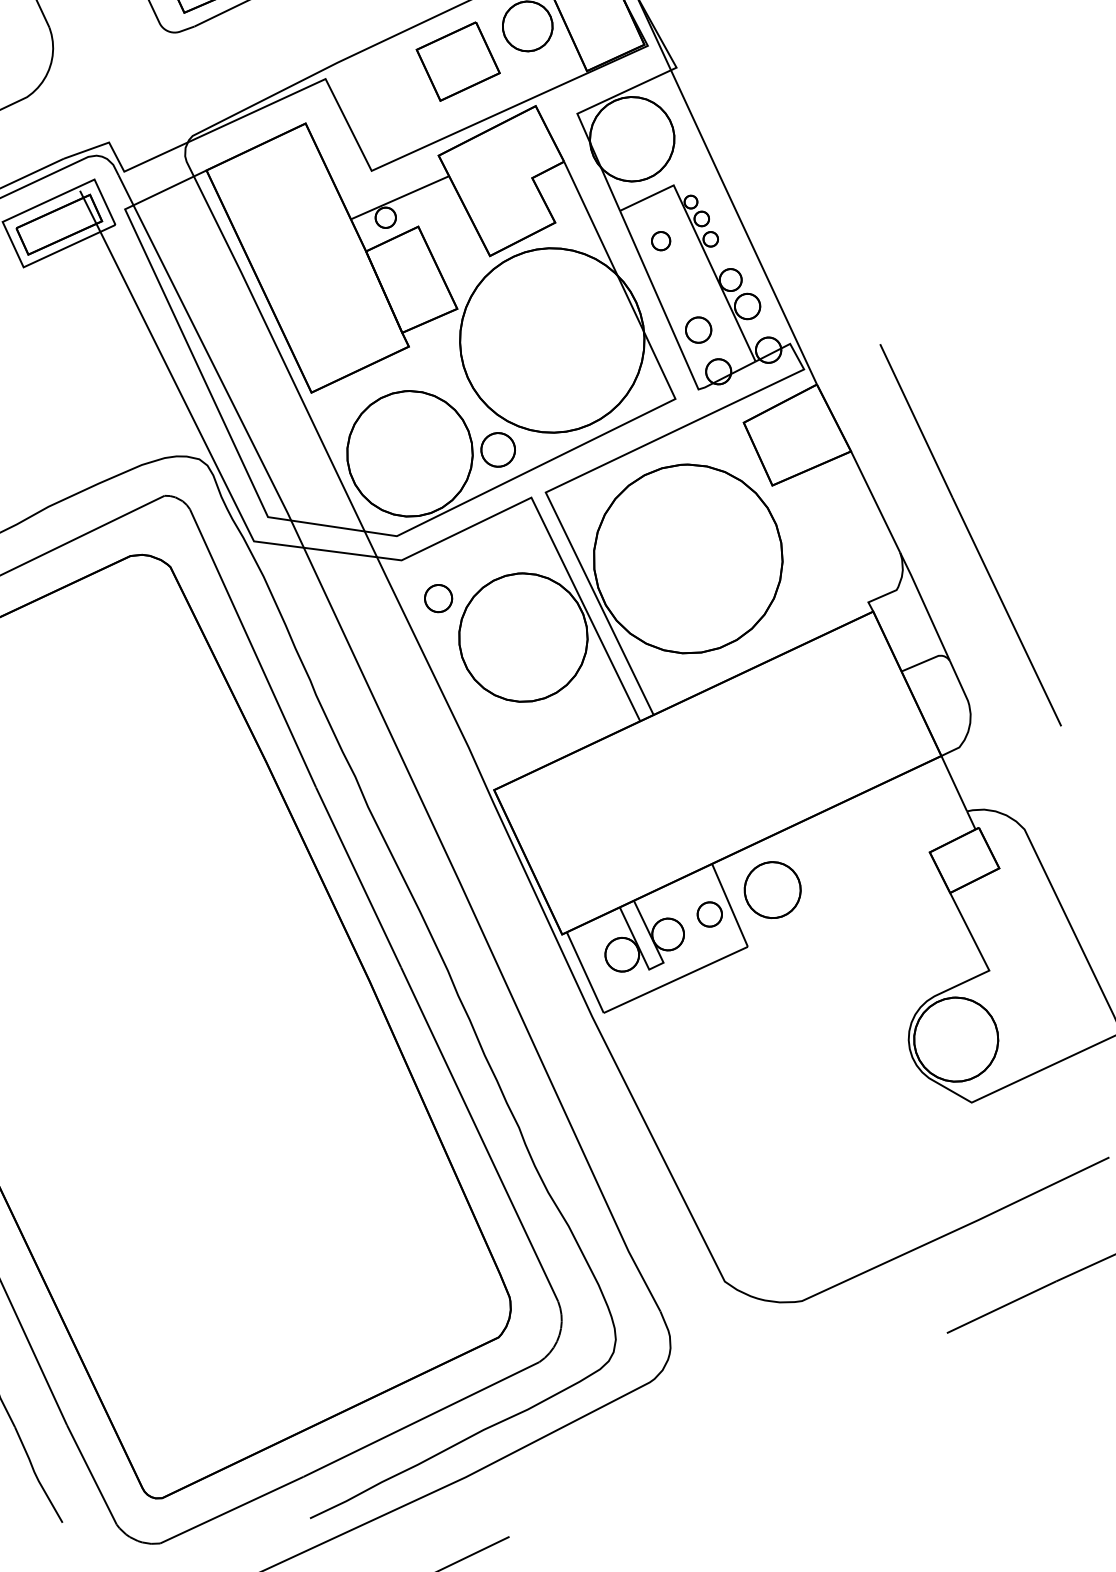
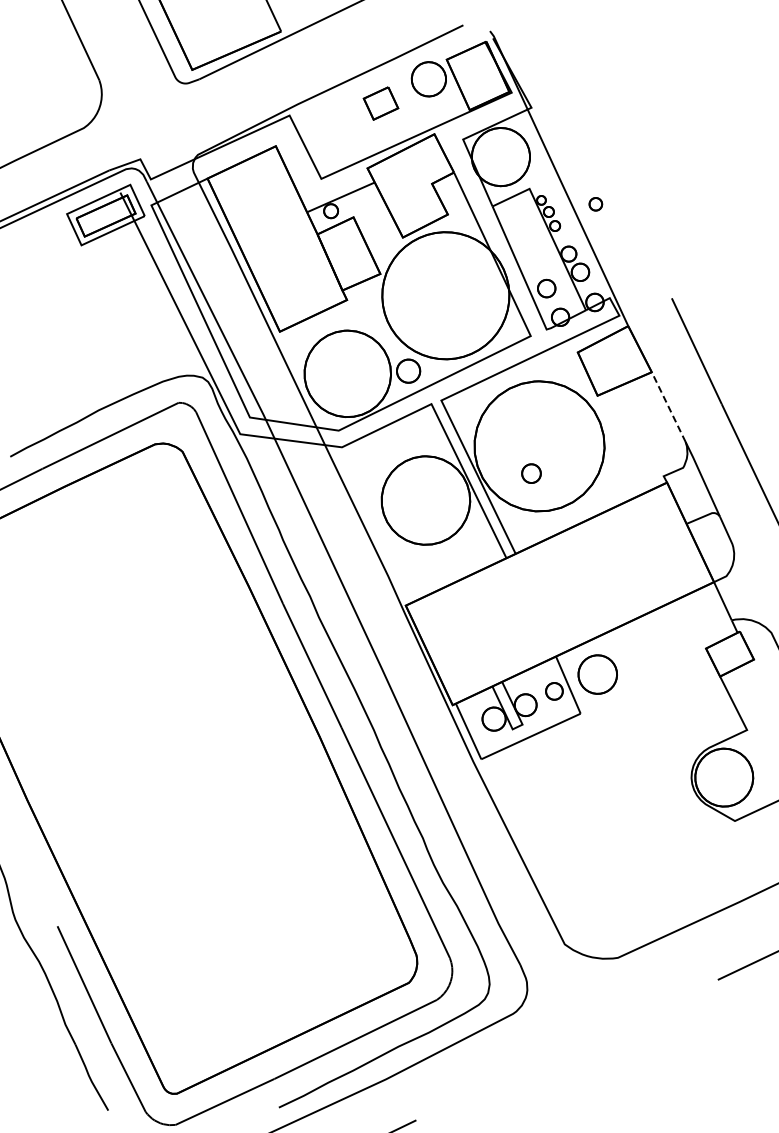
part: (457, 61) -> (380, 103), size x0.6
part: (660, 241) -> (595, 204), moved
line: (875, 502) -> (668, 407), solid -> dashed
part: (438, 598) -> (531, 473), moved

